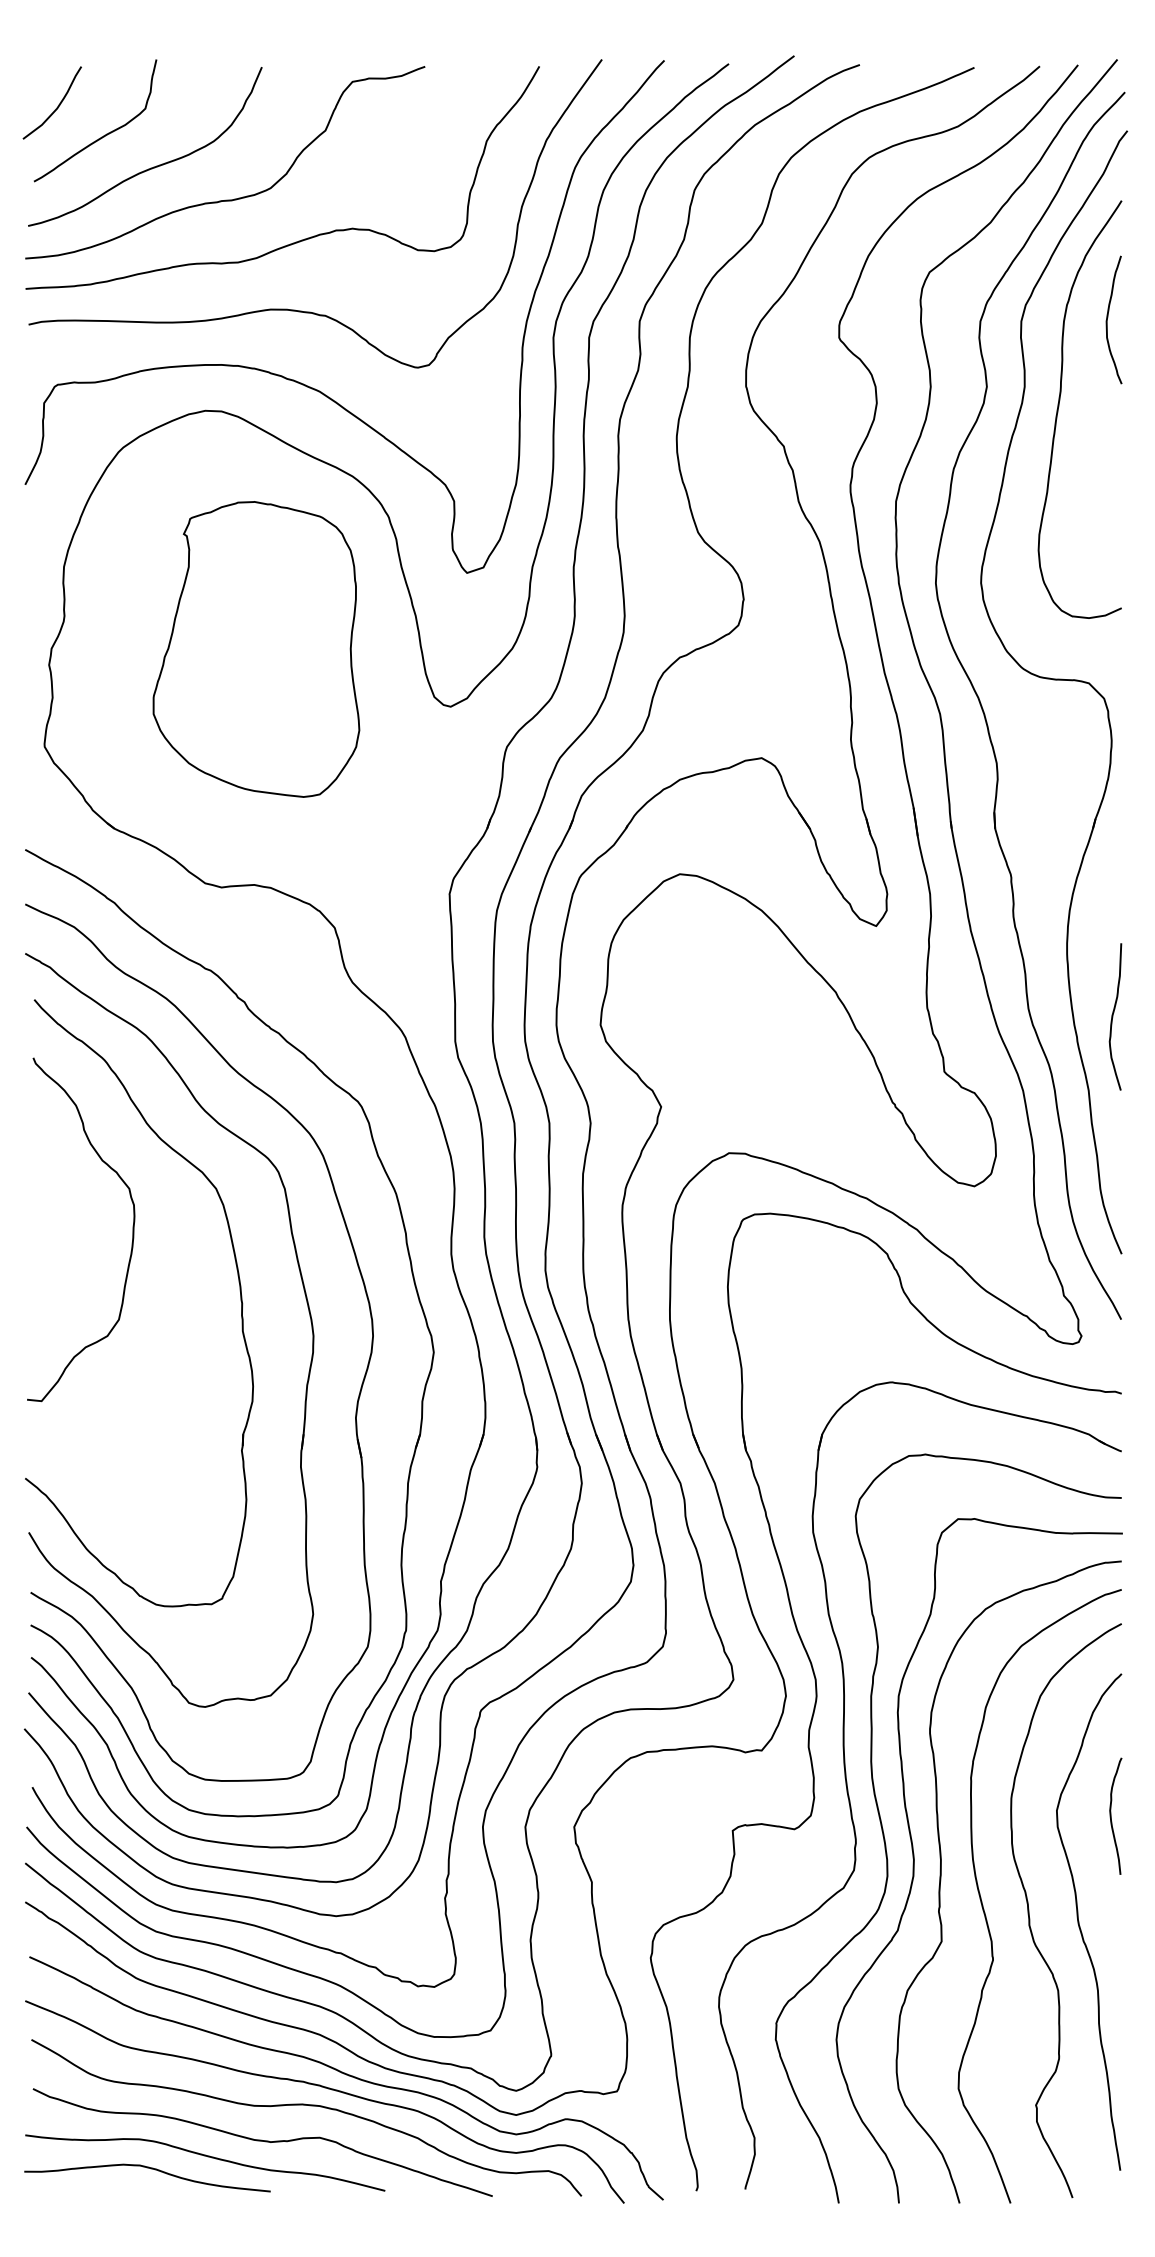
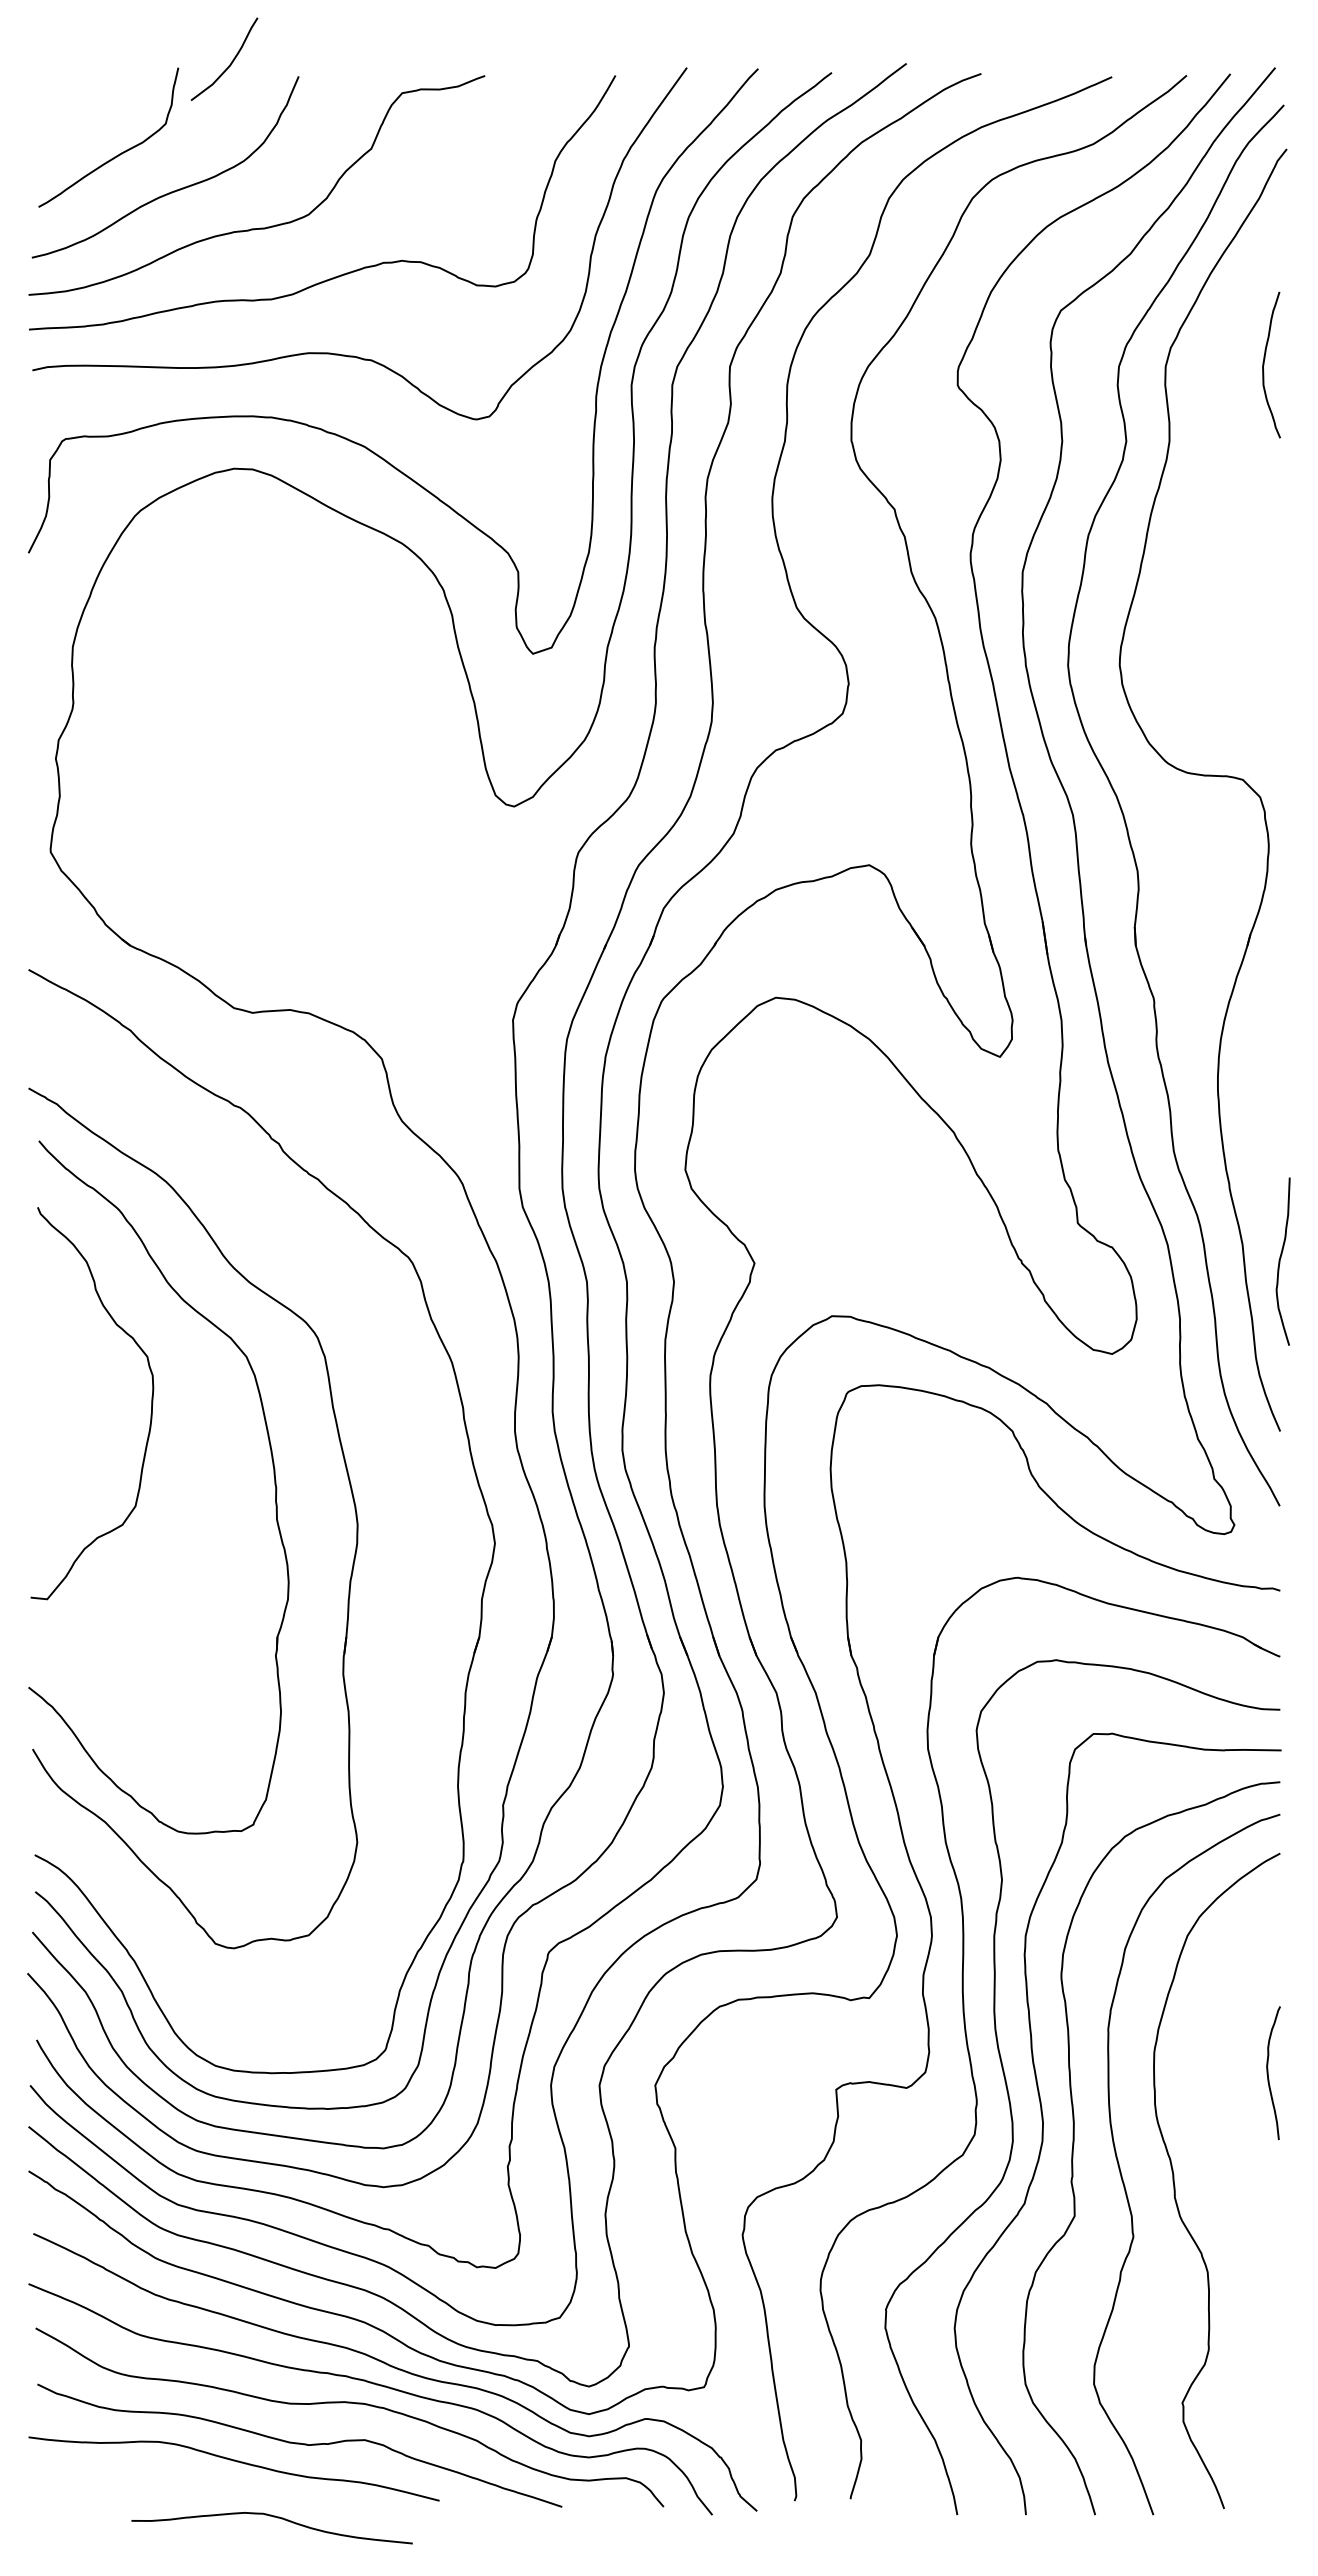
curve: (56, 107) -> (229, 64), moved
curve: (1059, 404) -> (1209, 461), removed
part: (256, 648) -> (292, 740), removed
curve: (1113, 1016) -> (1280, 1261), moved
part: (361, 1383) -> (412, 1579), removed
curve: (1079, 1924) -> (1232, 2196), removed
curve: (148, 2168) -> (273, 2517), moved

